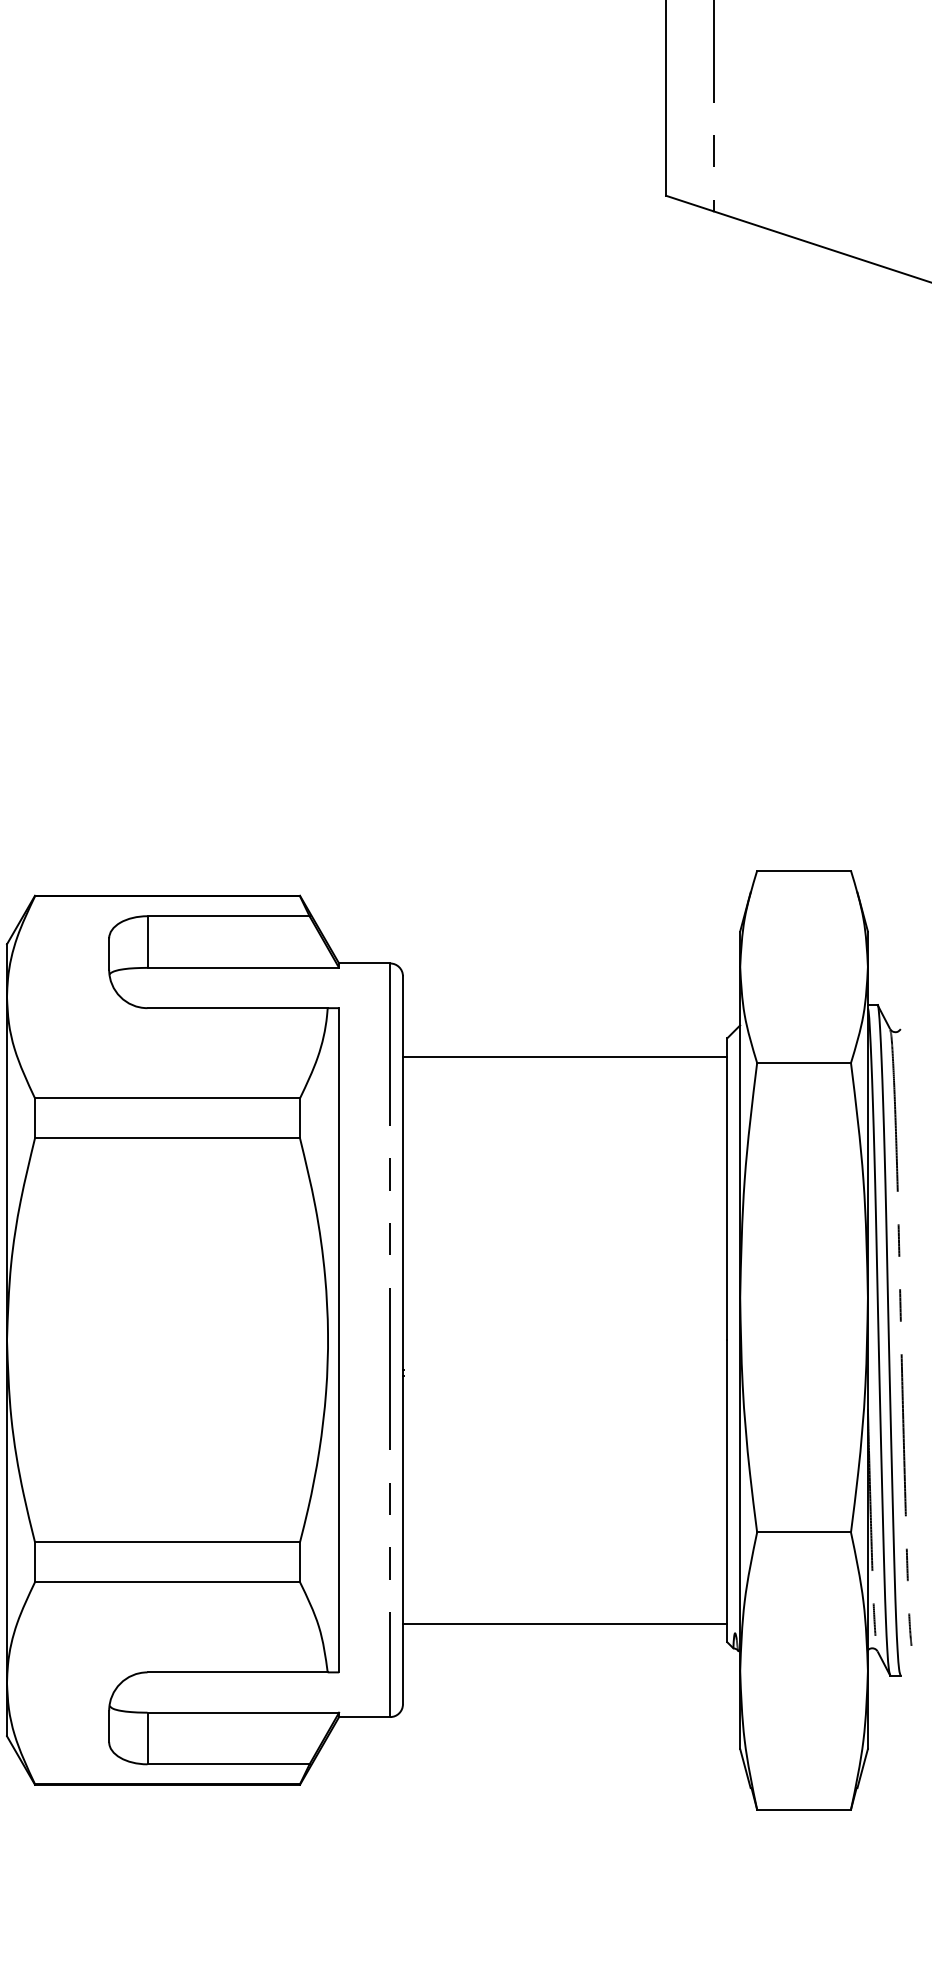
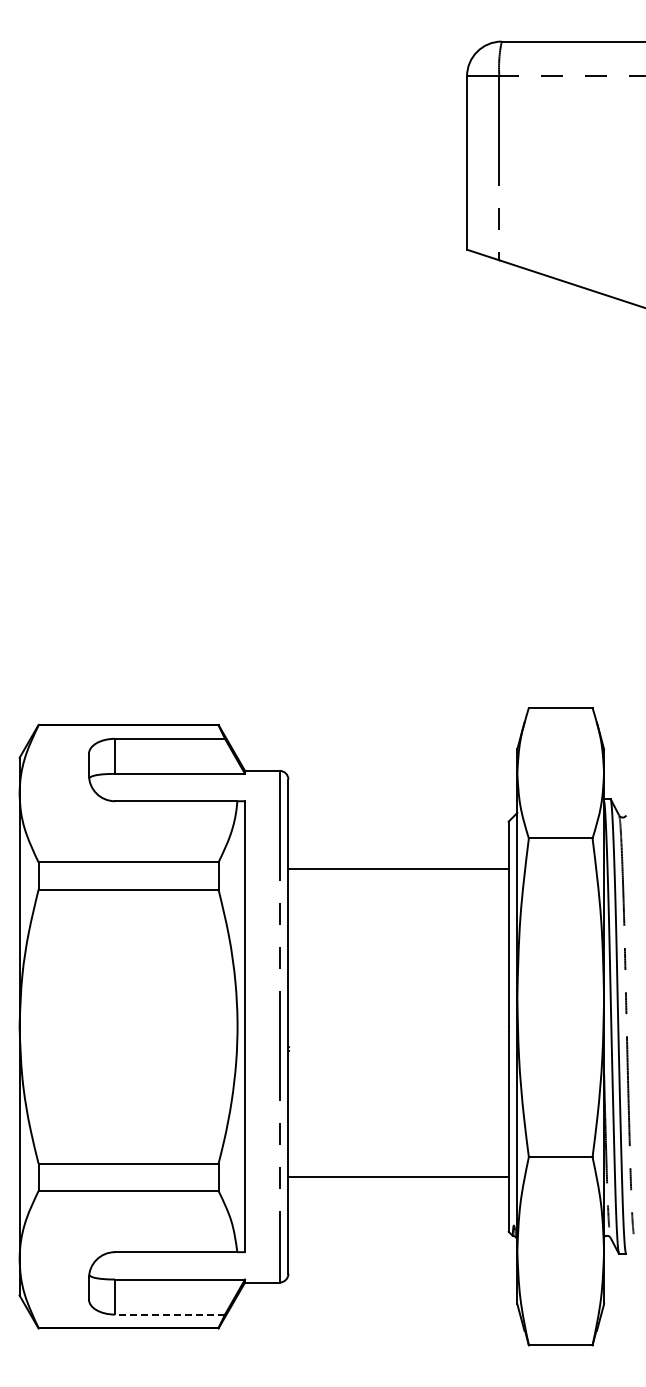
line: (565, 1057) -> (398, 869), moved
line: (565, 1624) -> (398, 1177), moved
line: (227, 1764) -> (169, 1314), solid -> dashed

